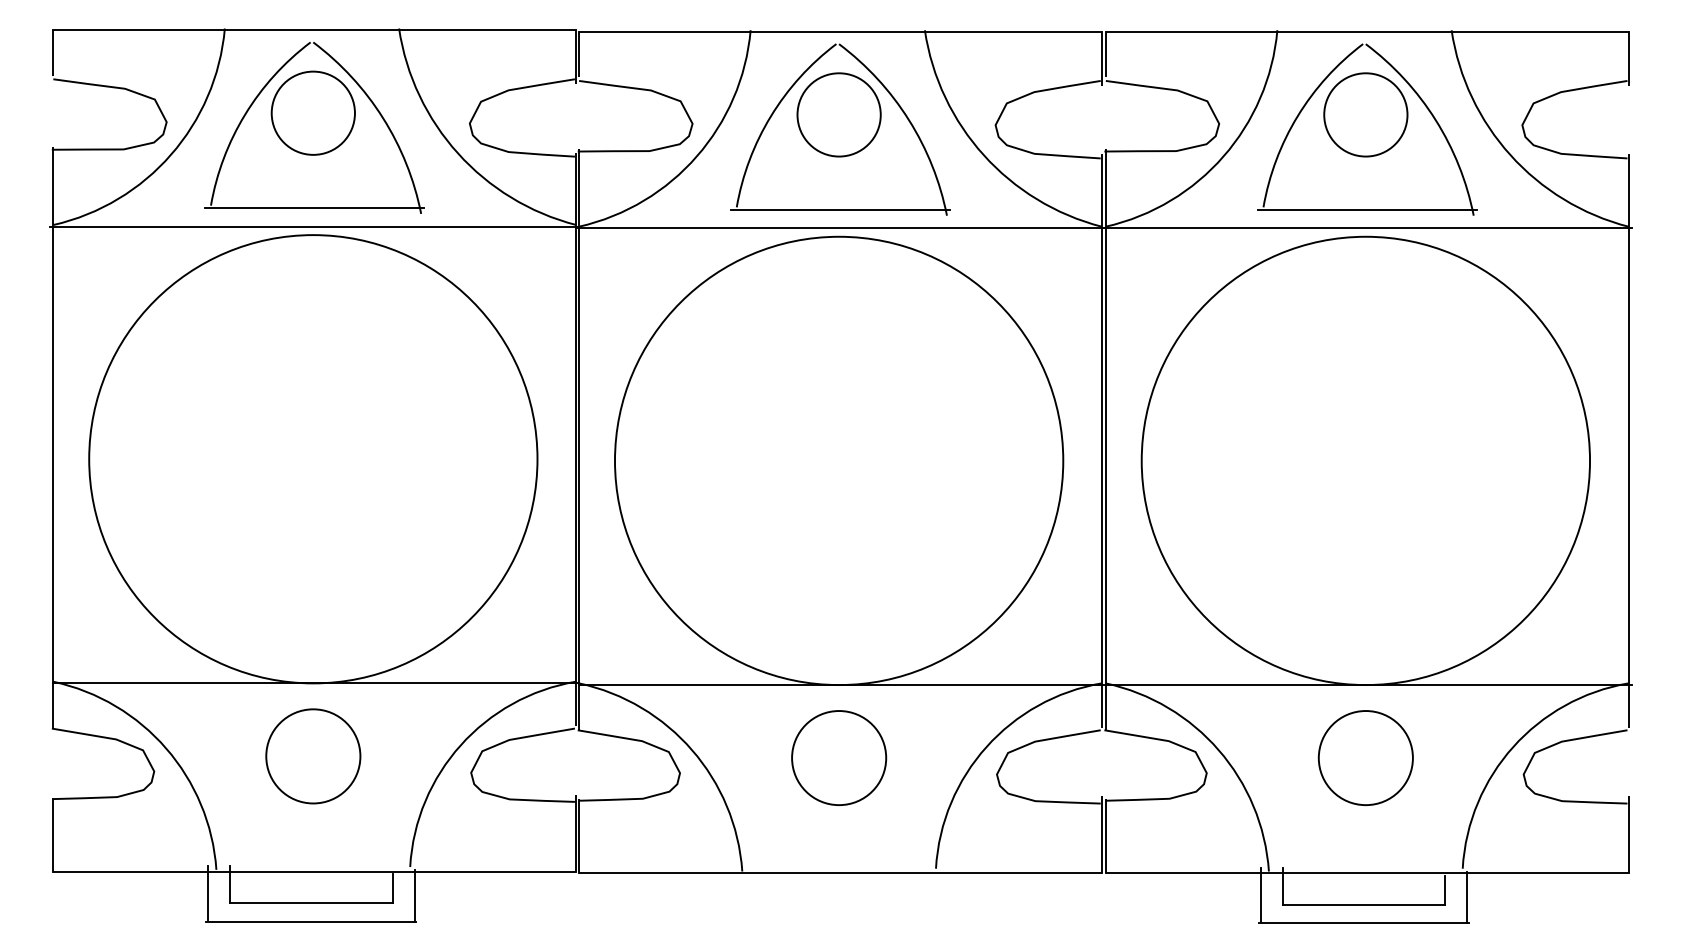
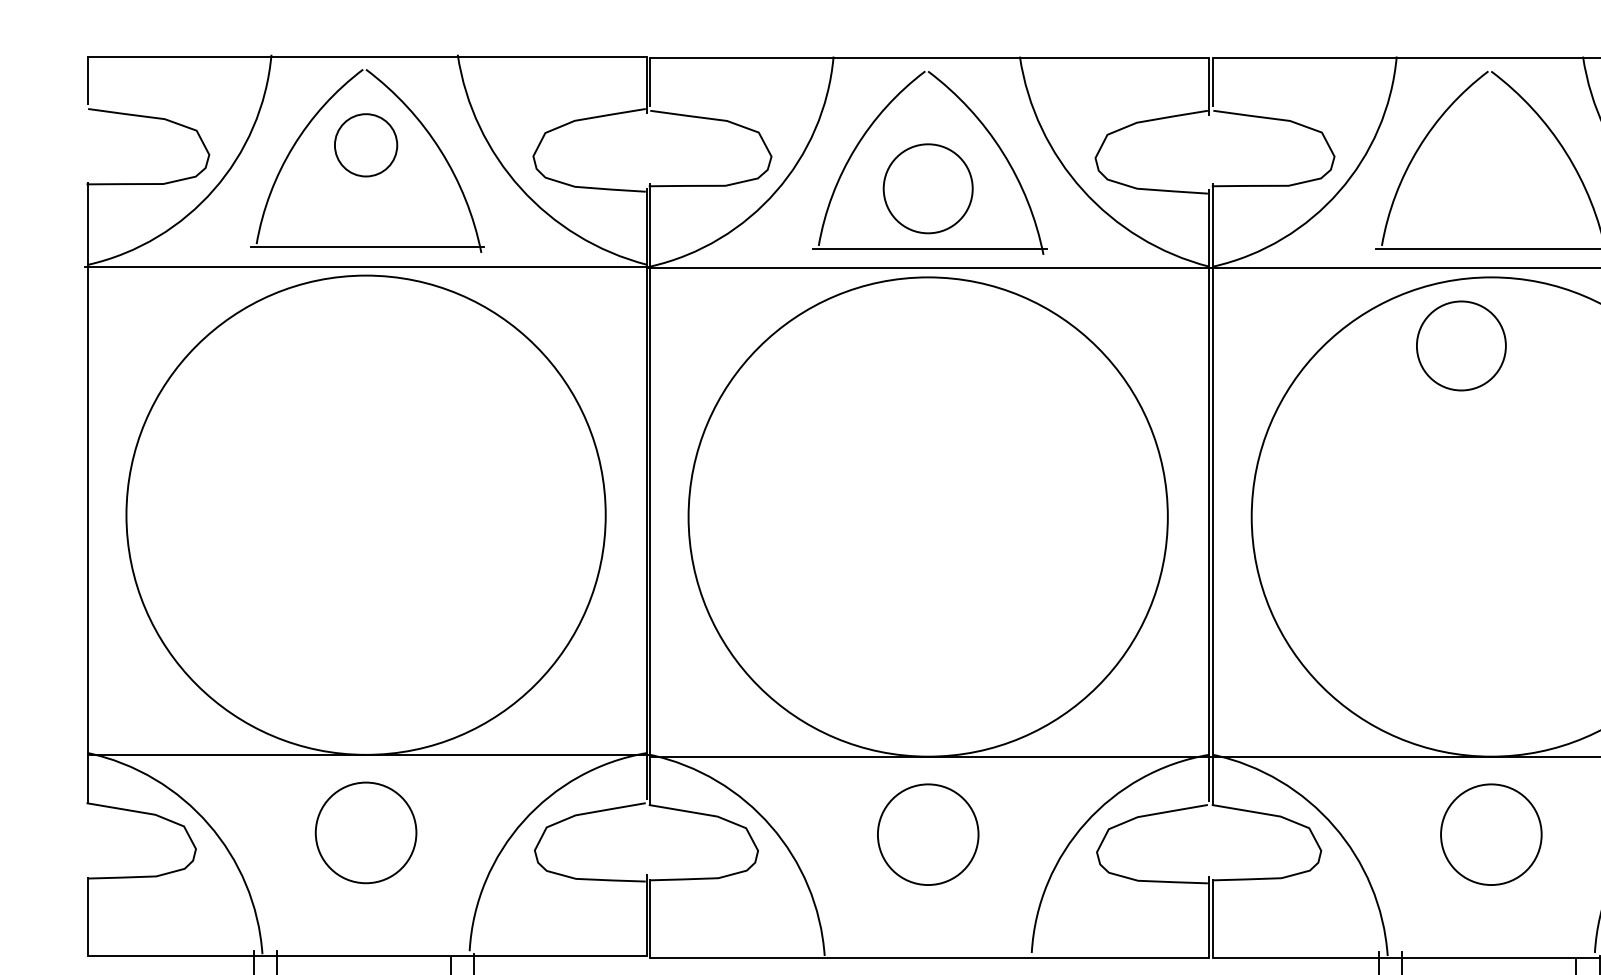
circle: (312, 112) -> (365, 144), size x0.7
circle: (838, 114) -> (927, 188), moved
circle: (1365, 114) -> (1461, 345), moved

